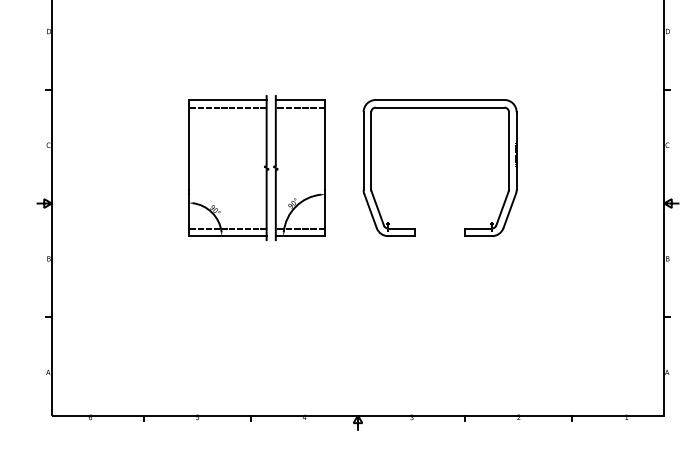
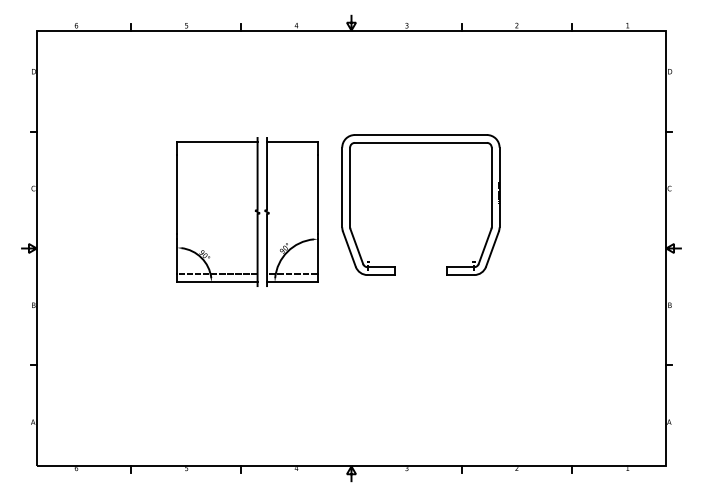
line: (227, 107) -> (217, 149), removed
line: (300, 107) -> (292, 149), removed
part: (439, 108) -> (420, 143), moved

